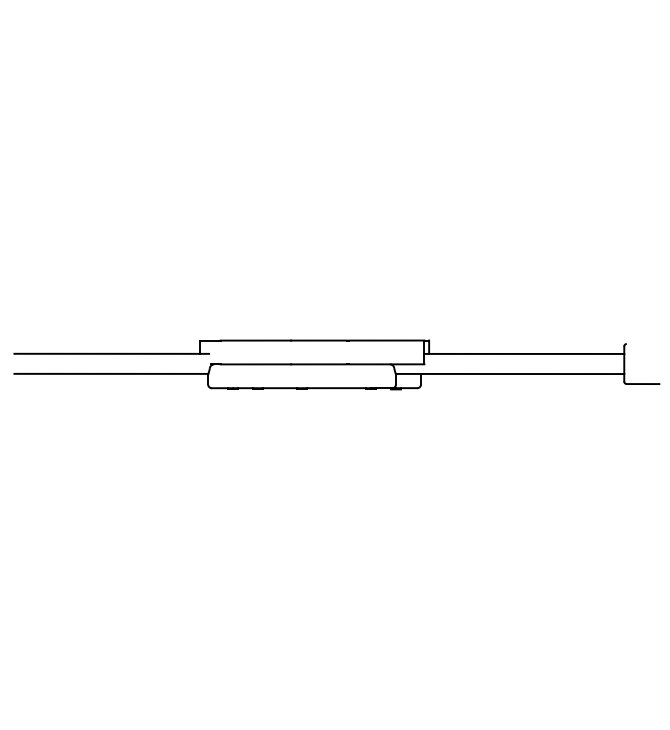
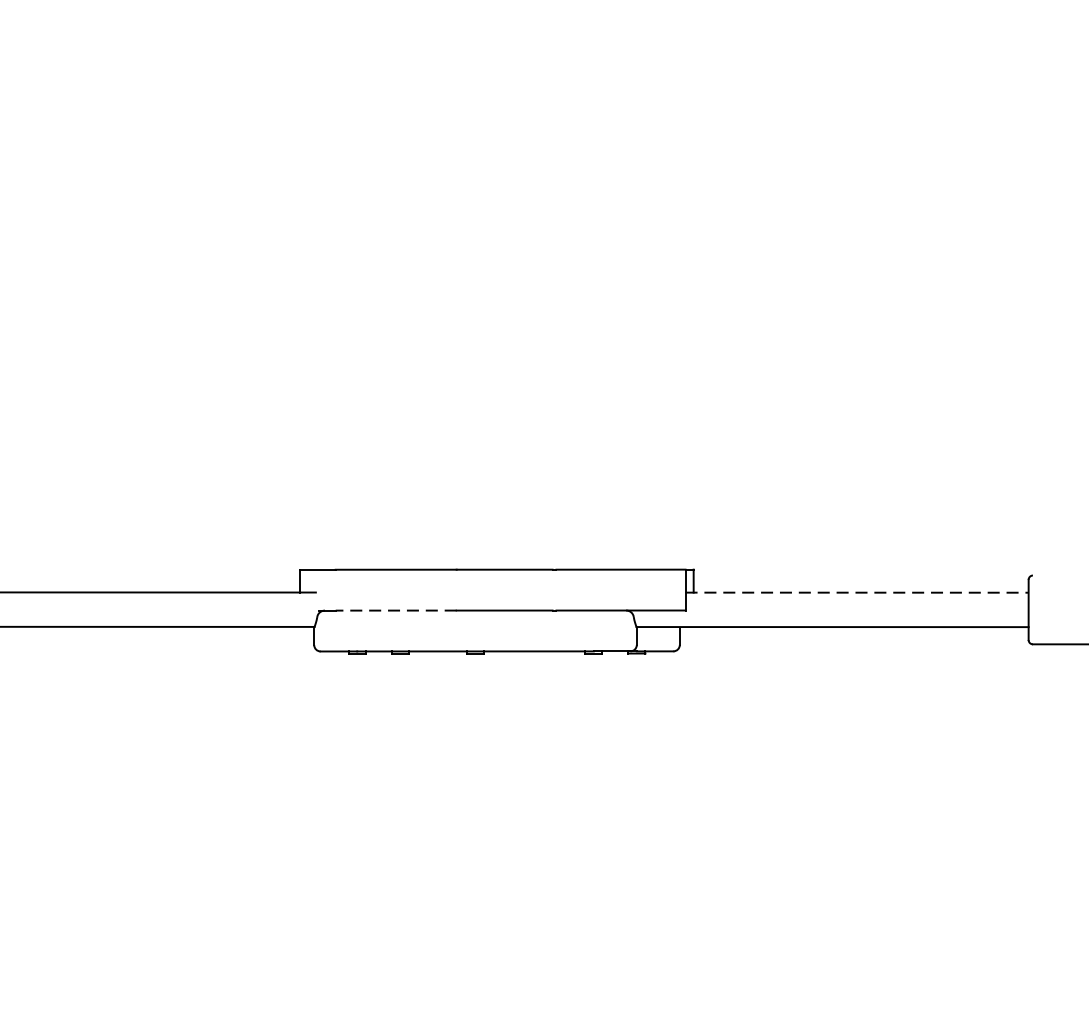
line: (524, 353) -> (857, 591), solid -> dashed
line: (255, 364) -> (395, 610), solid -> dashed

